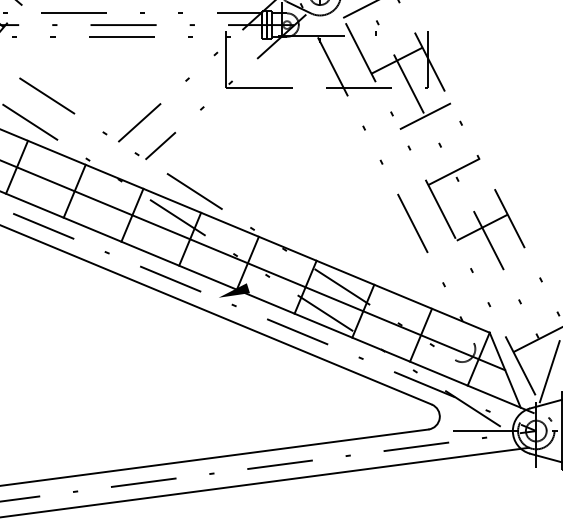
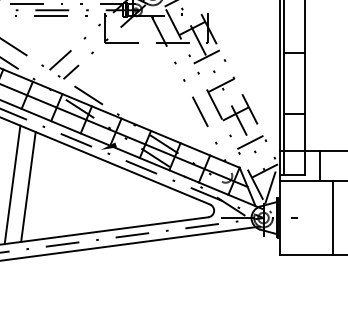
line: (510, 283) -> (250, 142), added
line: (45, 365) -> (12, 184), added
line: (77, 369) -> (28, 186), added

